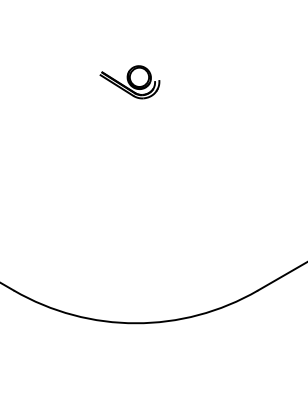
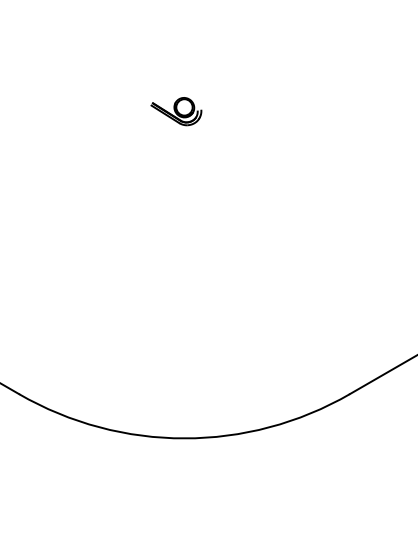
part: (130, 82) -> (176, 111), size x0.62

